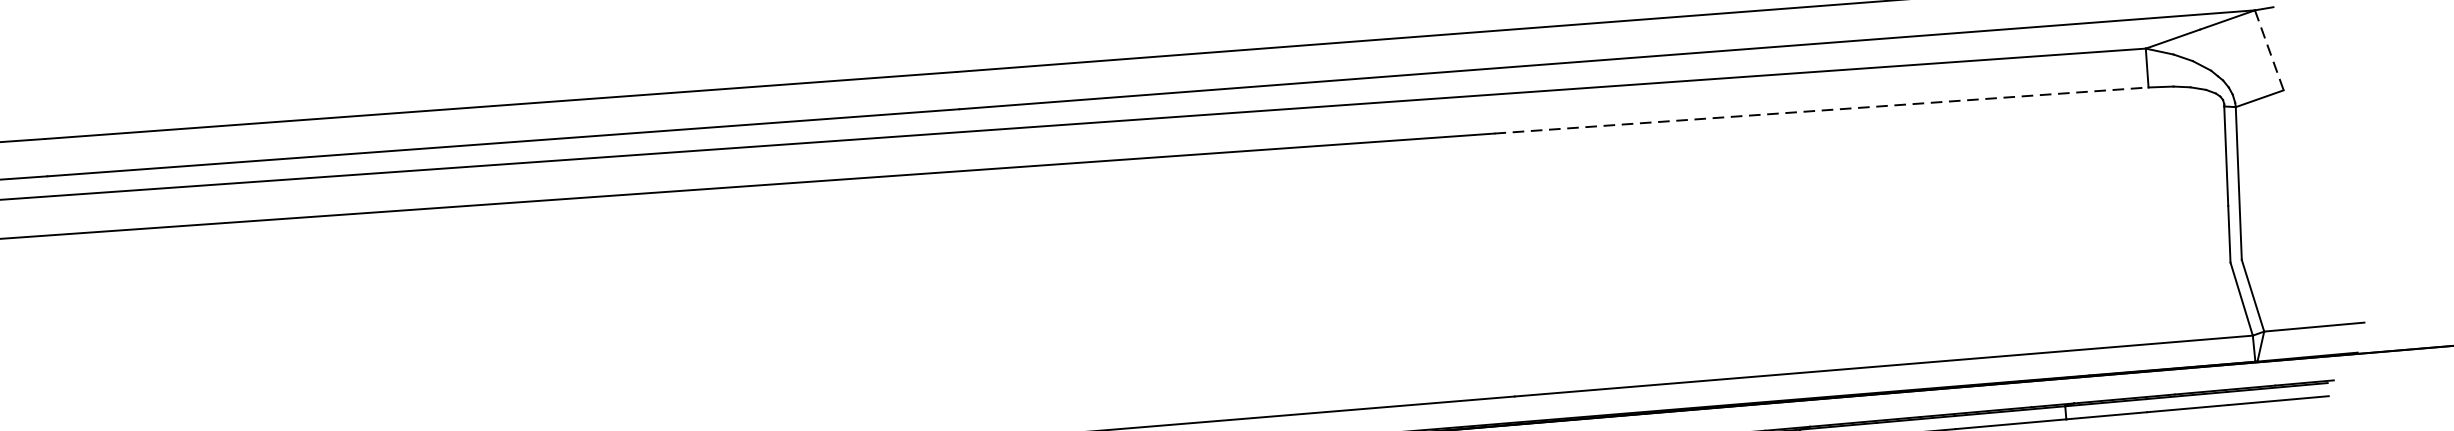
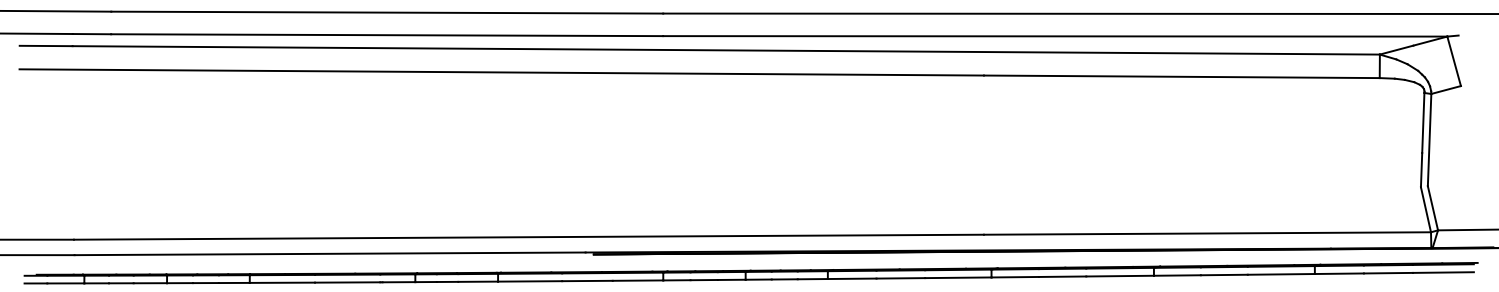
line: (2269, 50) -> (1454, 61), dashed -> solid
line: (1820, 110) -> (1181, 76), dashed -> solid

